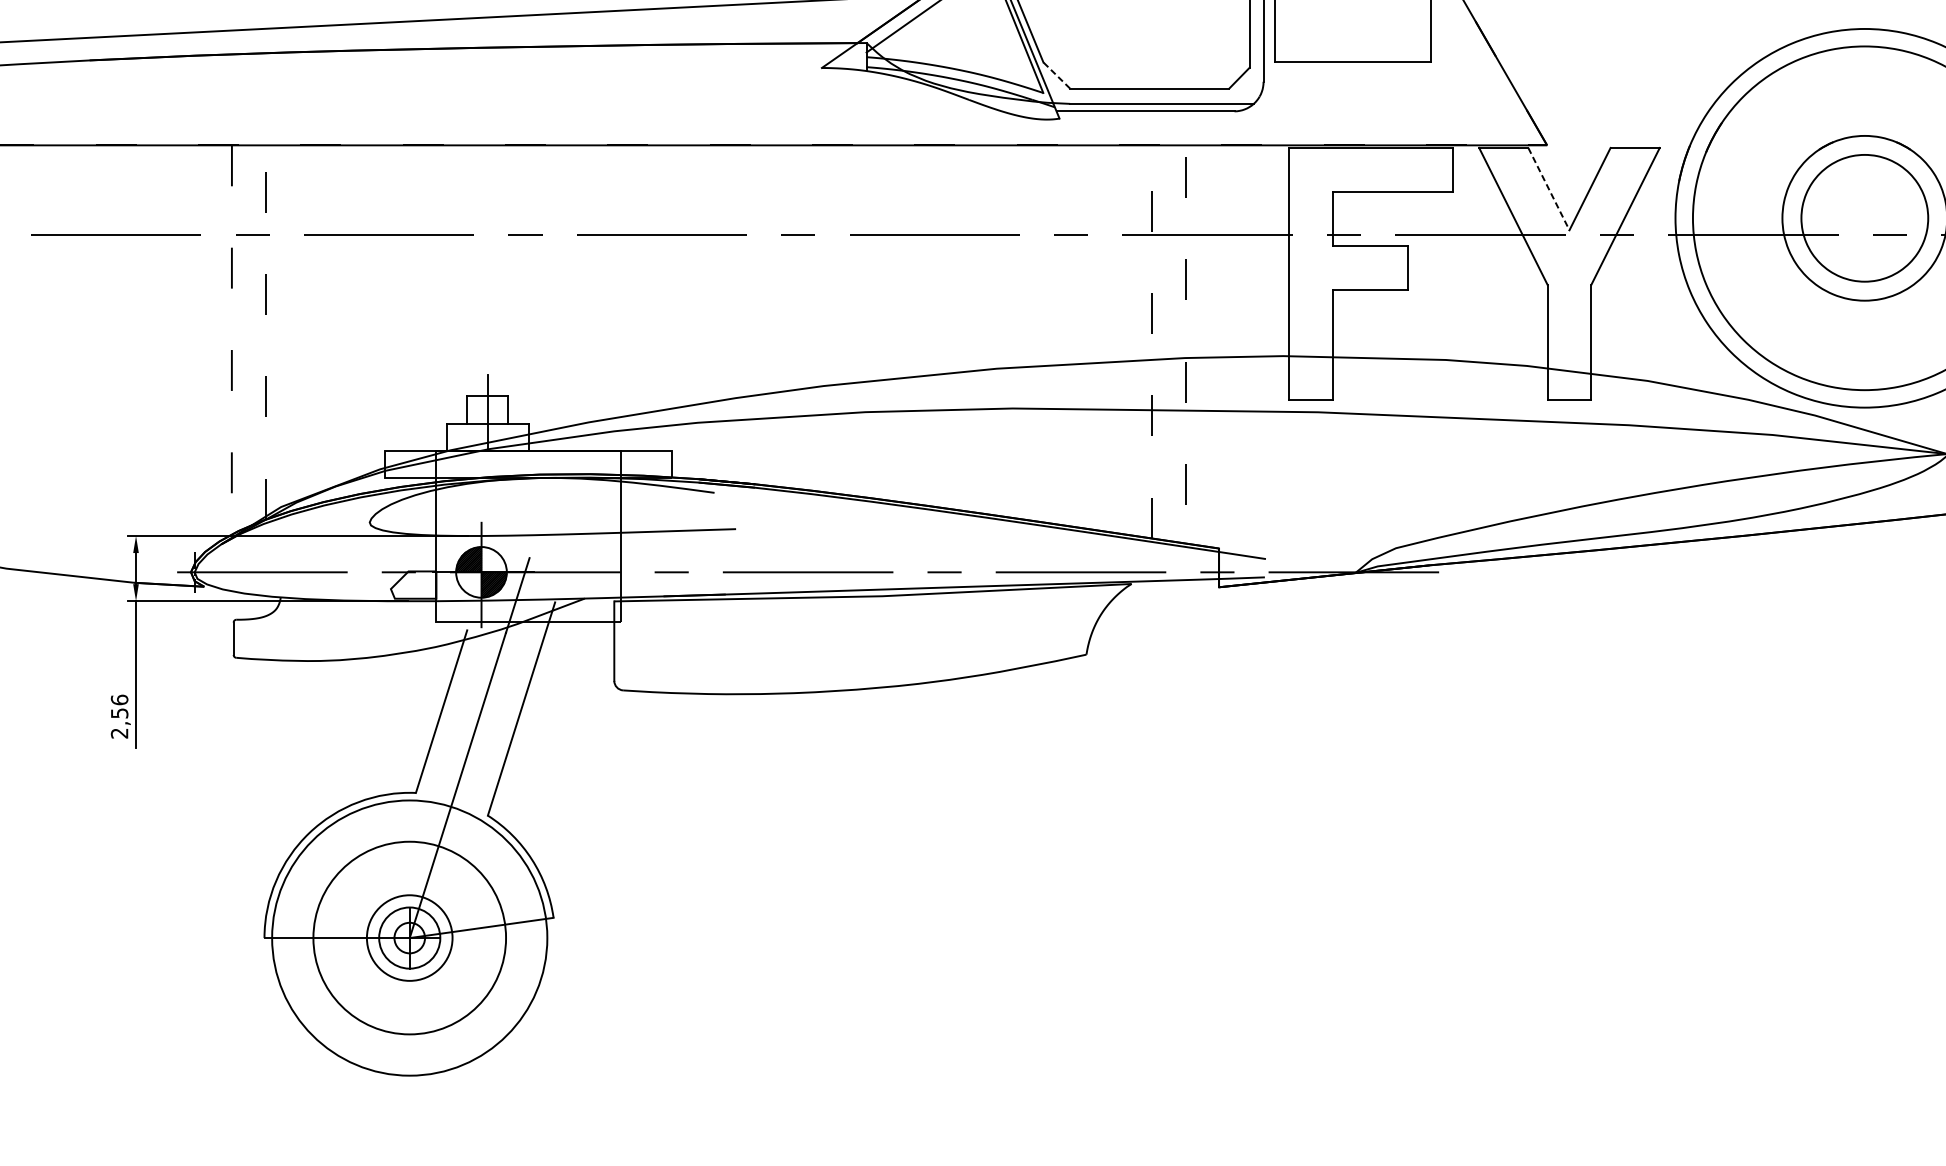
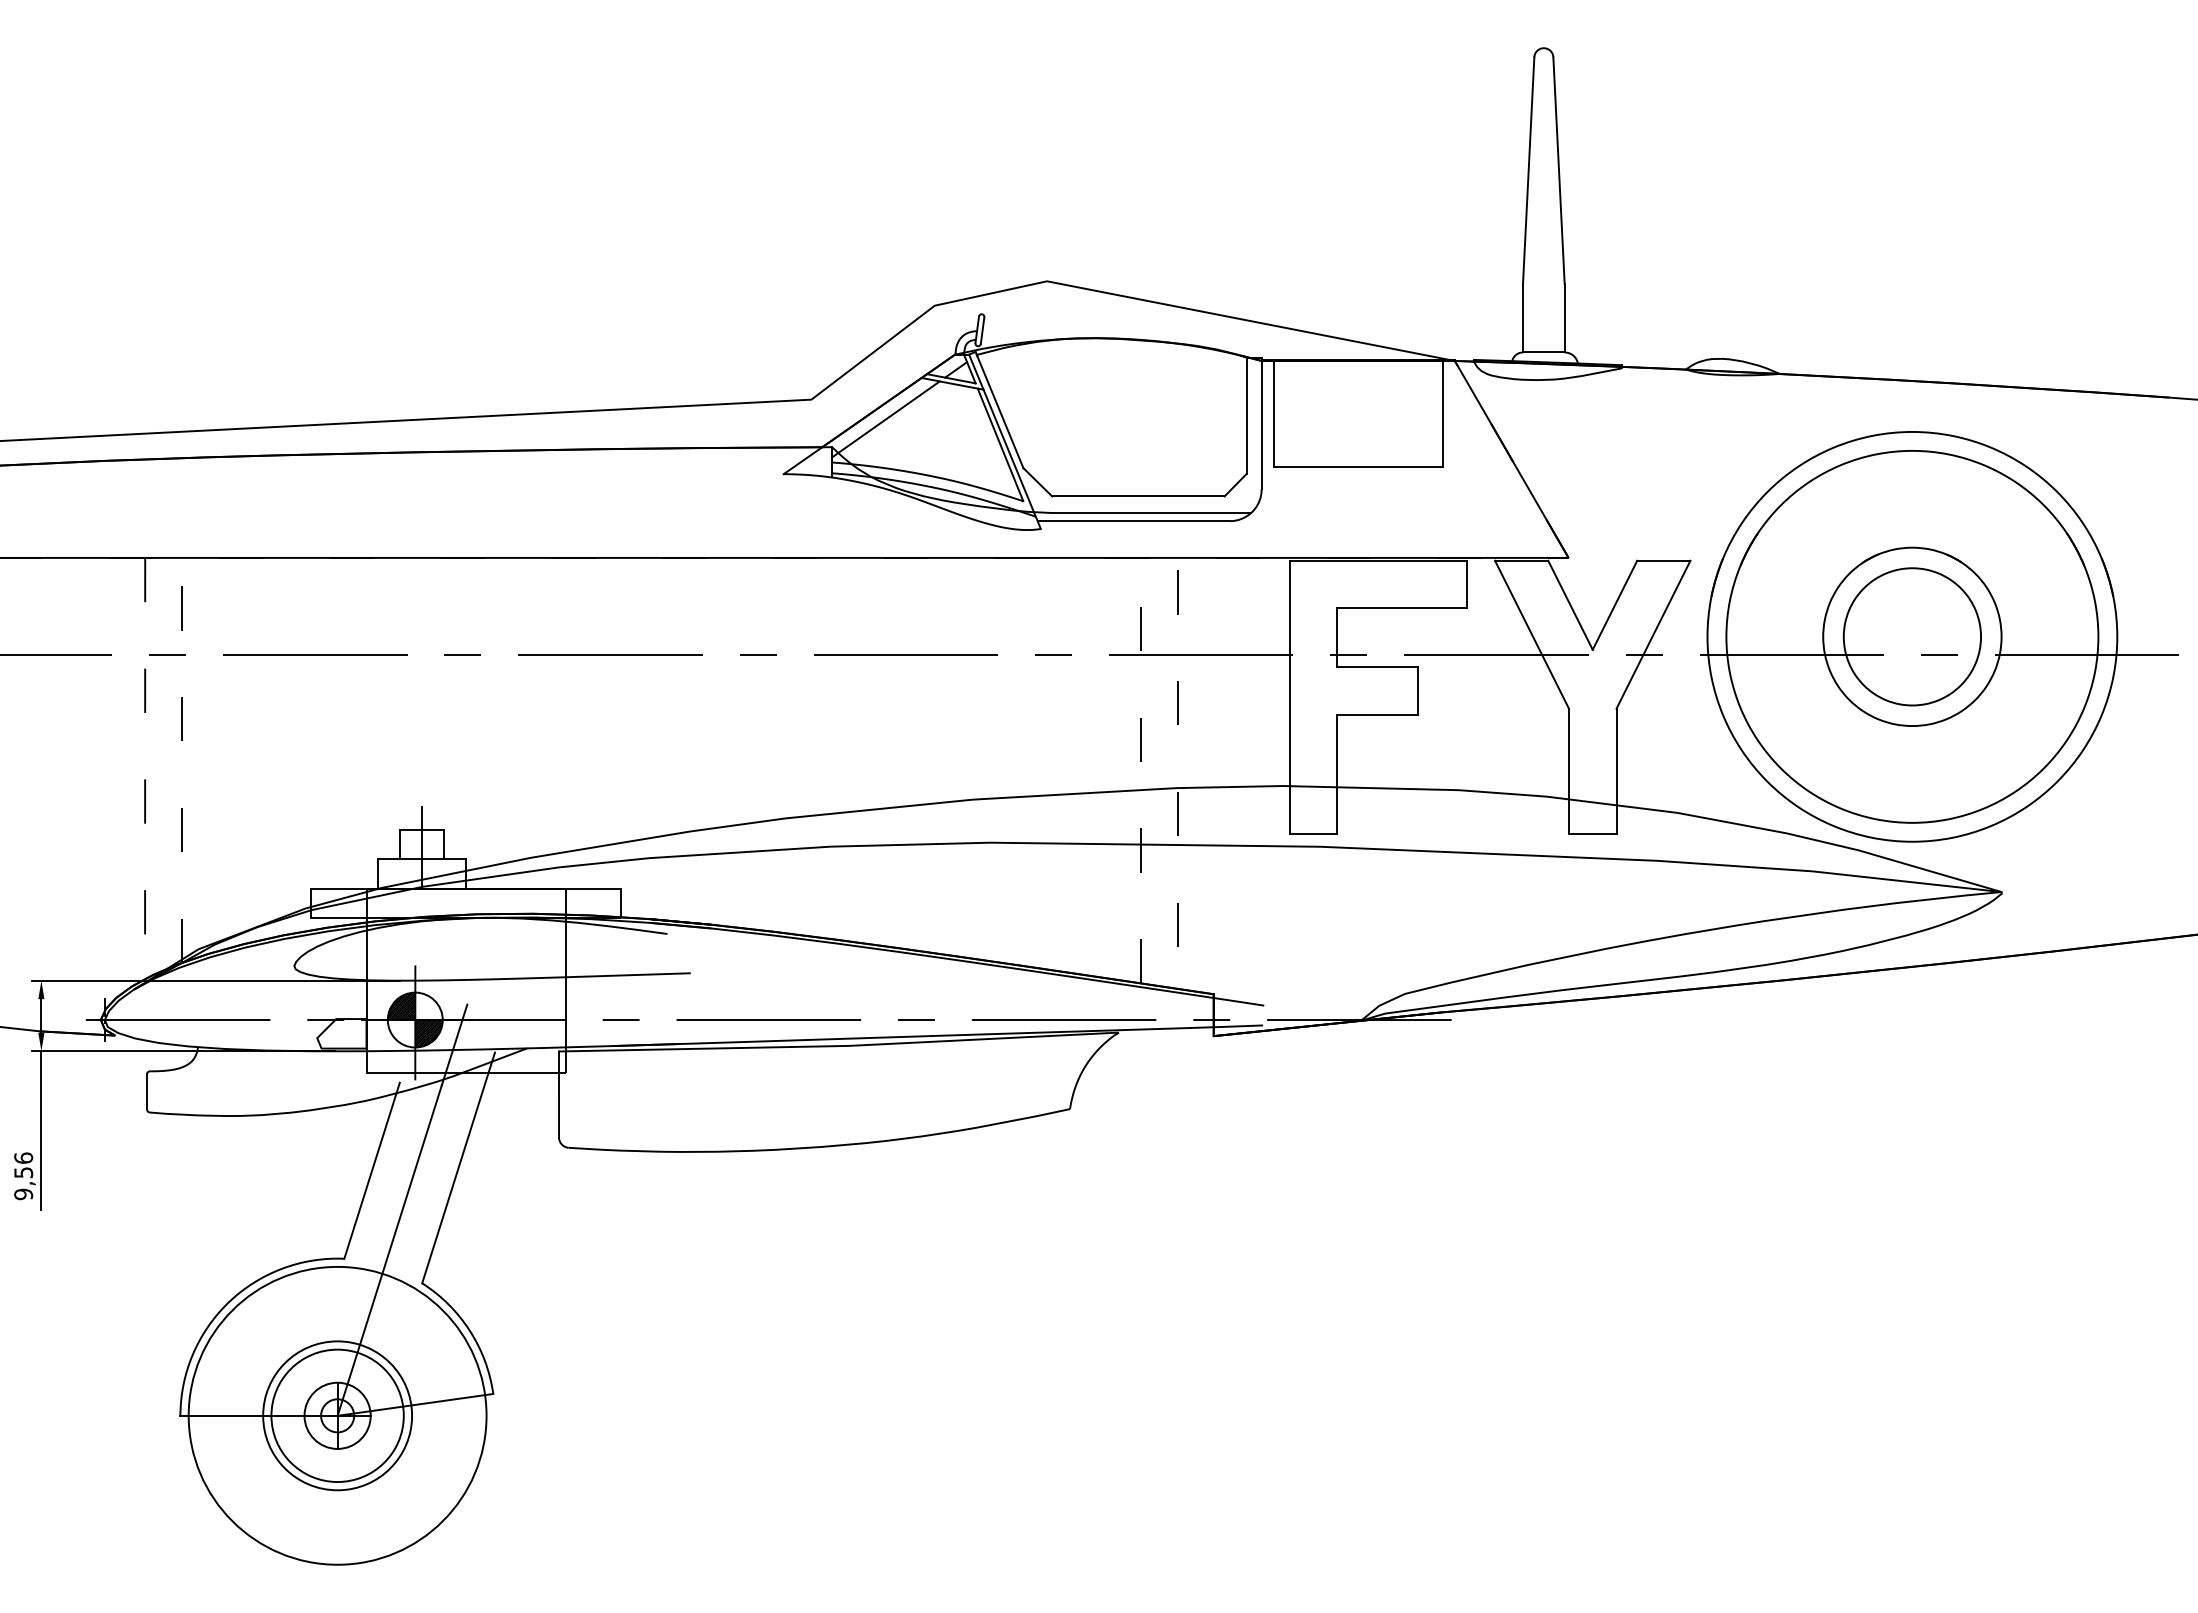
line: (1056, 75) -> (1037, 482), dashed -> solid
line: (1548, 189) -> (1570, 605), dashed -> solid
text: (119, 733) -> (23, 1194), 2,56 -> 9,56
circle: (409, 937) -> (337, 1415), size x0.71
circle: (409, 937) -> (337, 1415), size x1.43

